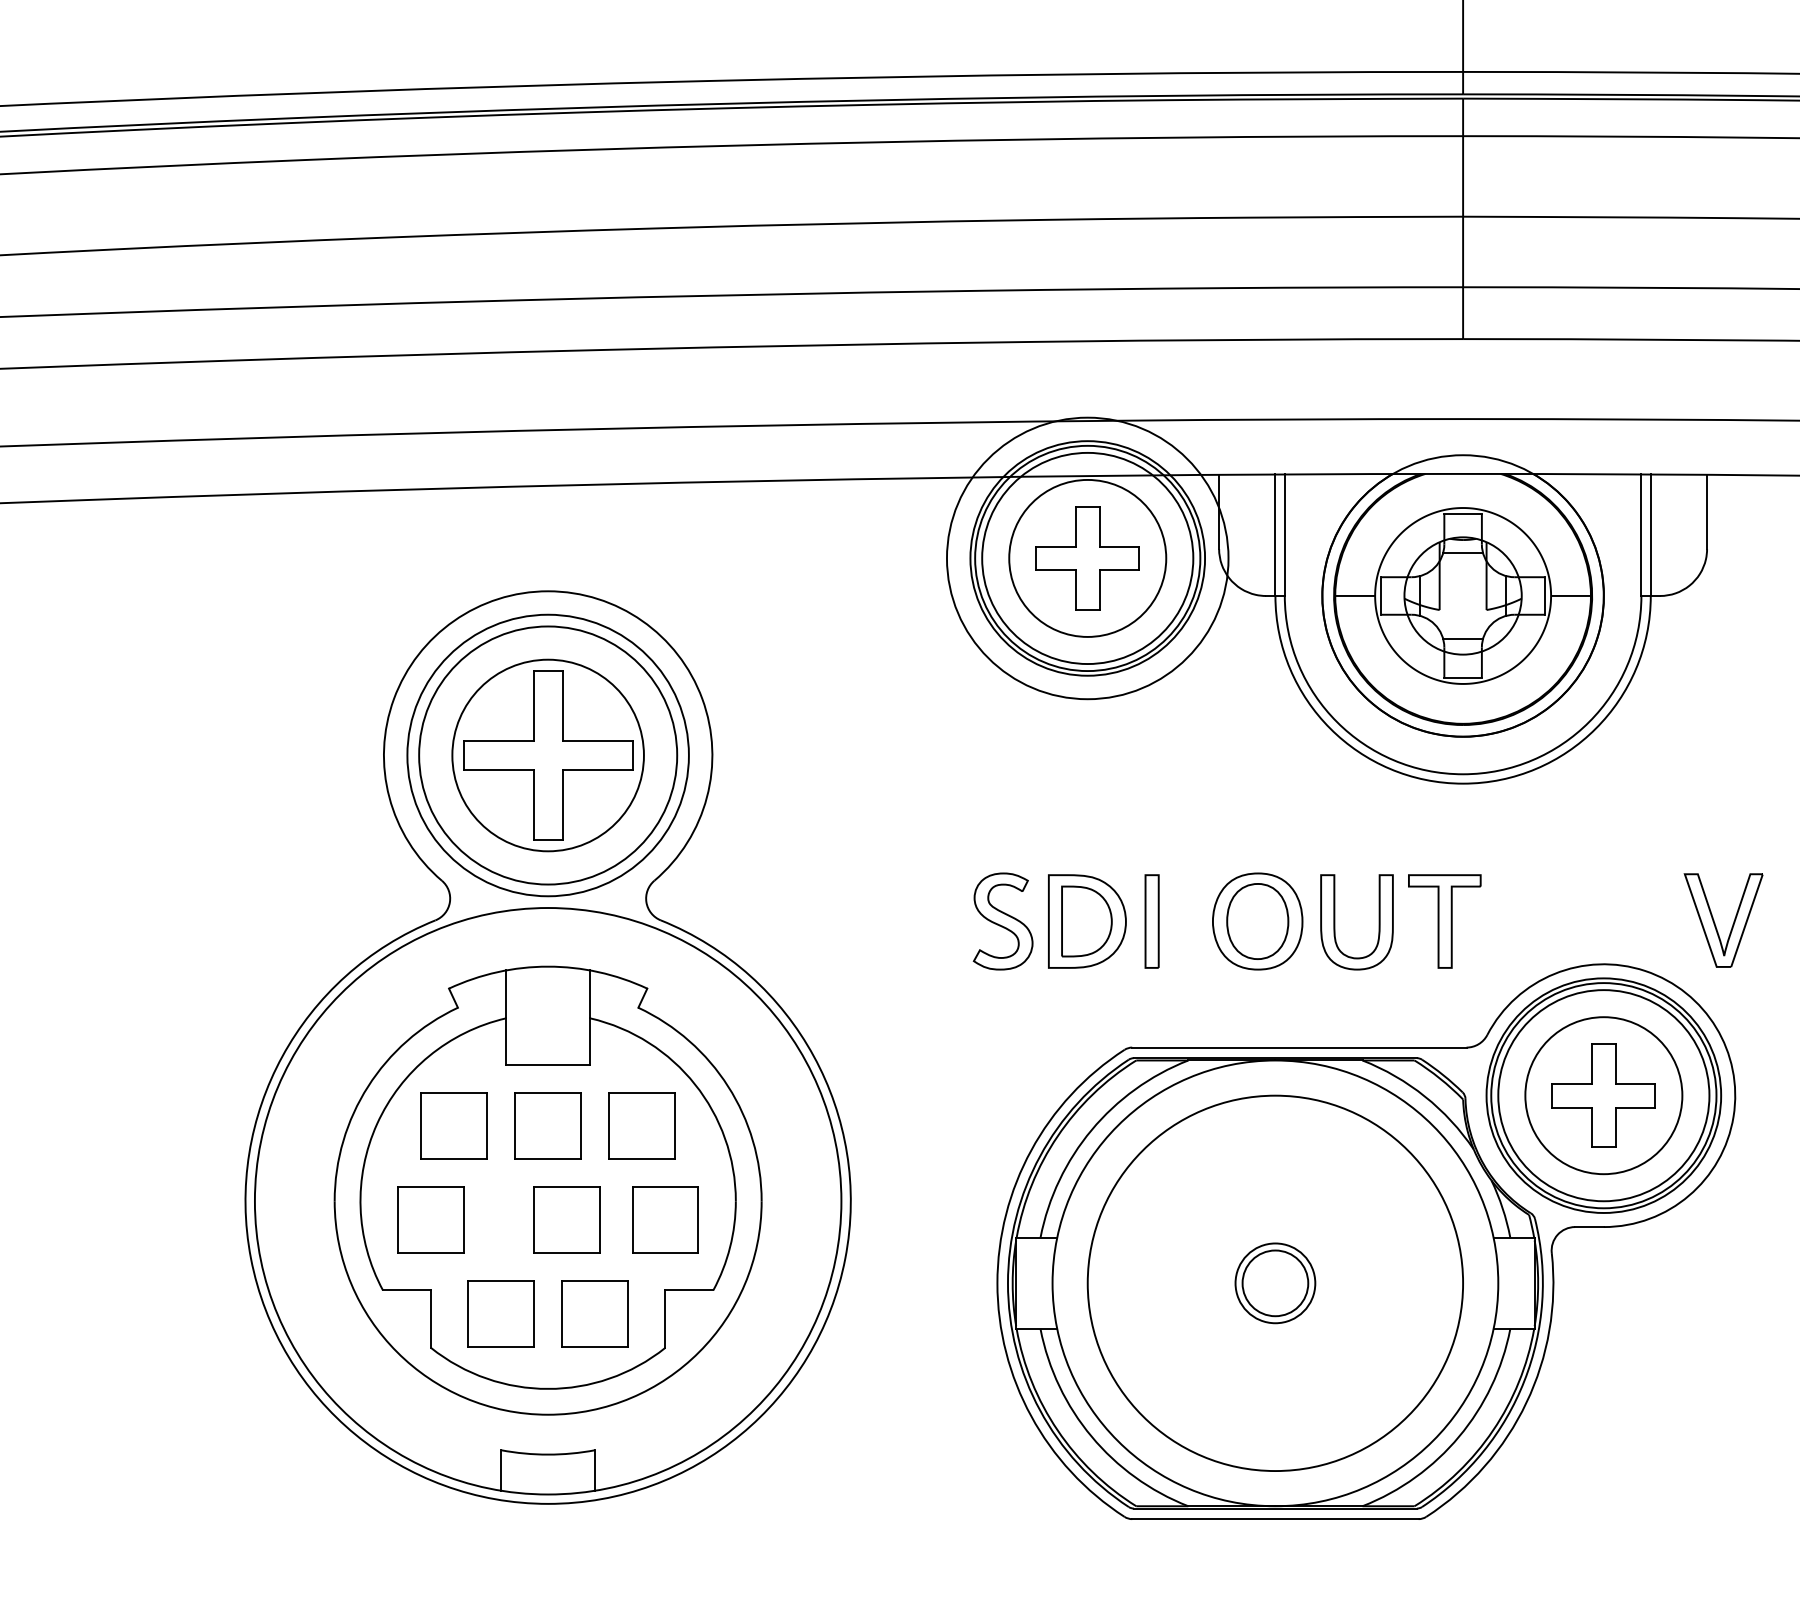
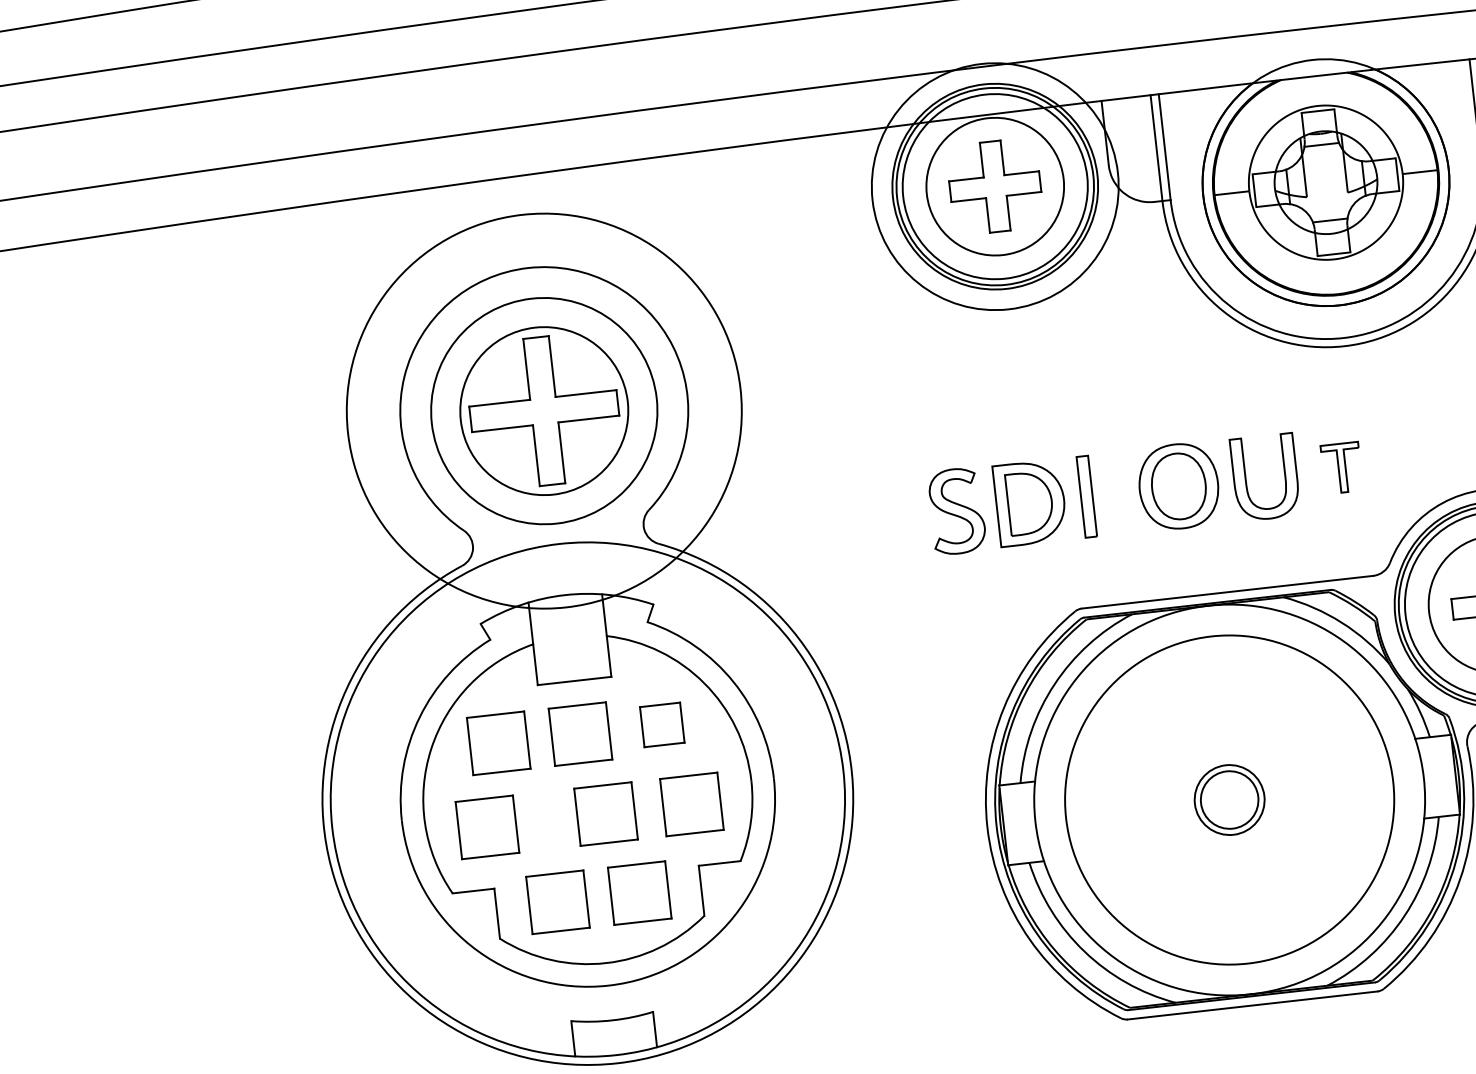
circle: (547, 755) -> (543, 411), size x1.6
part: (1444, 921) -> (1341, 468), size x0.6
part: (641, 1125) -> (661, 724), size x0.7

